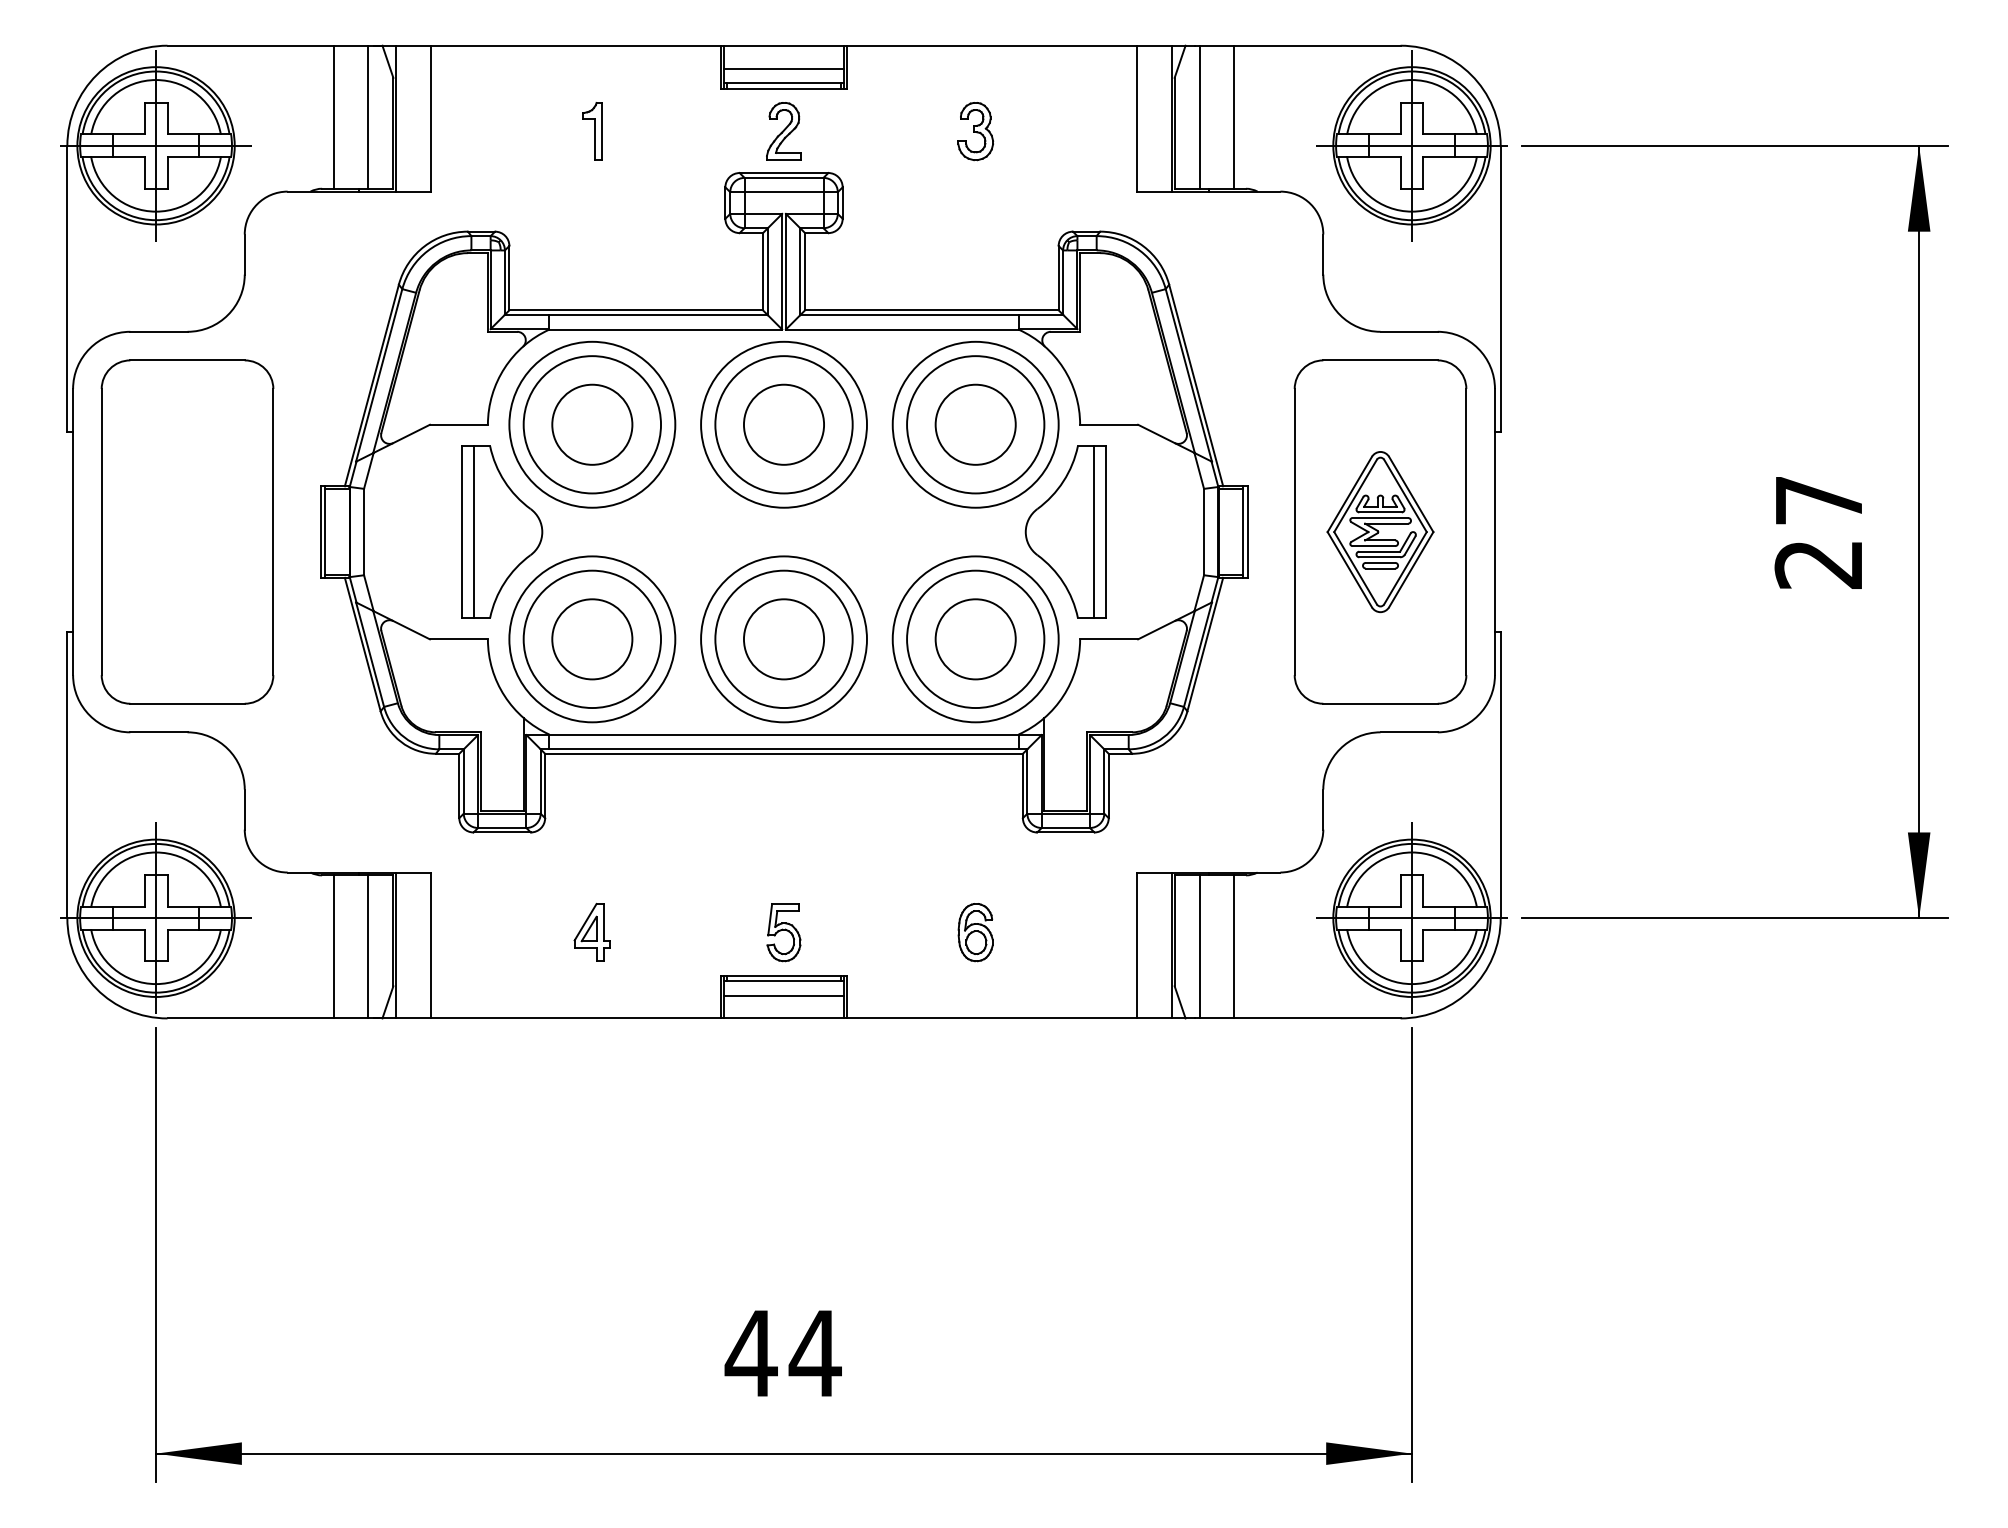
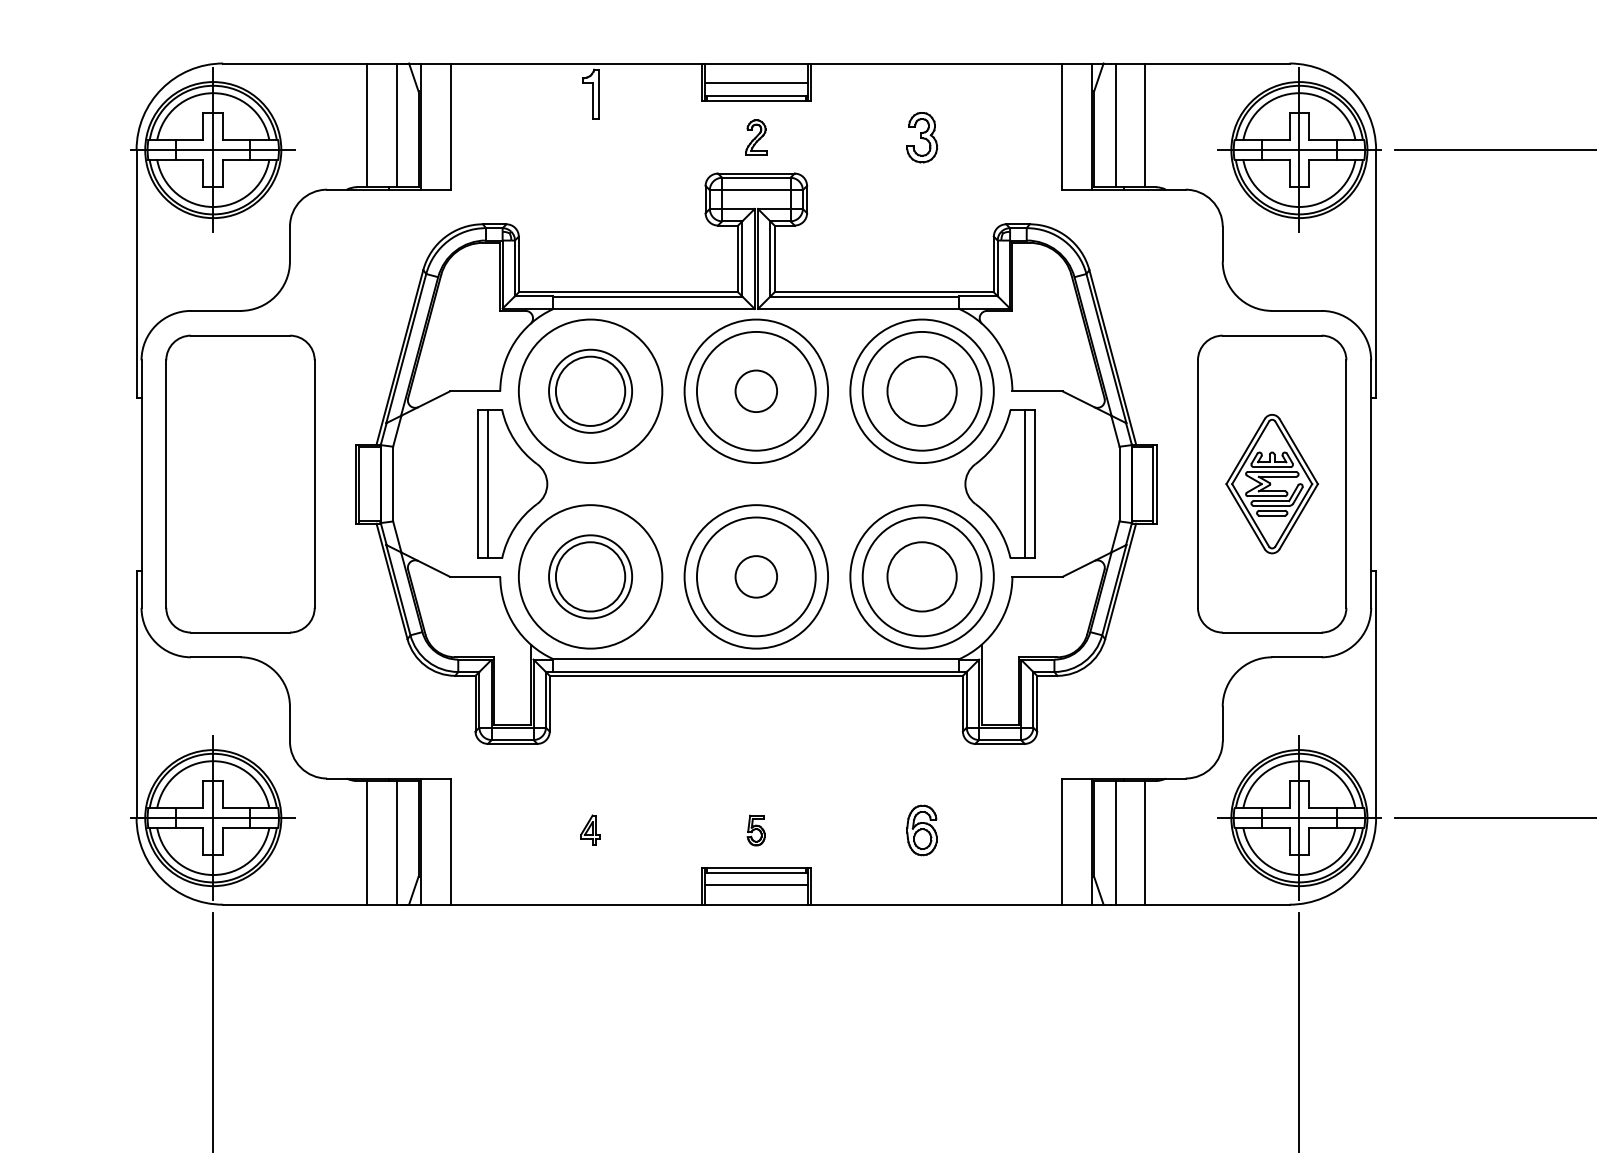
part: (592, 131) -> (590, 94), moved
part: (783, 131) -> (755, 137), size x0.7
circle: (592, 424) -> (590, 391), size x0.7
circle: (783, 424) -> (755, 391), size x0.6
circle: (592, 639) -> (590, 577), size x0.7
circle: (783, 639) -> (755, 577), size x0.6
part: (591, 932) -> (589, 830), size x0.6
part: (783, 932) -> (755, 830), size x0.6

